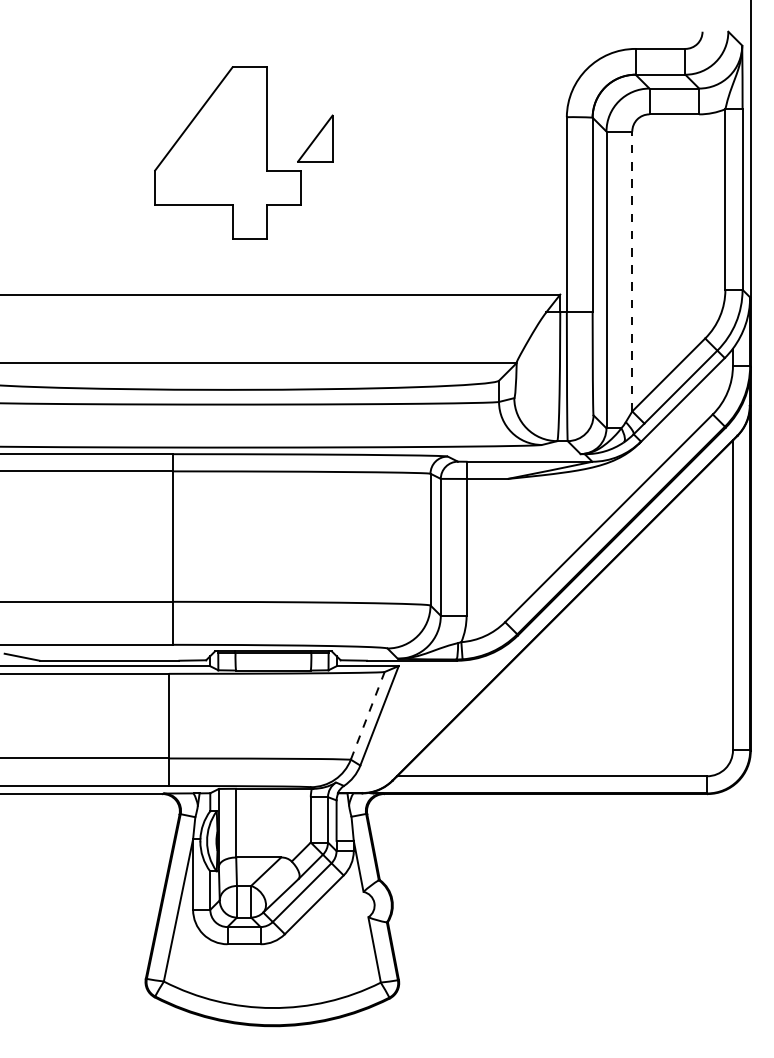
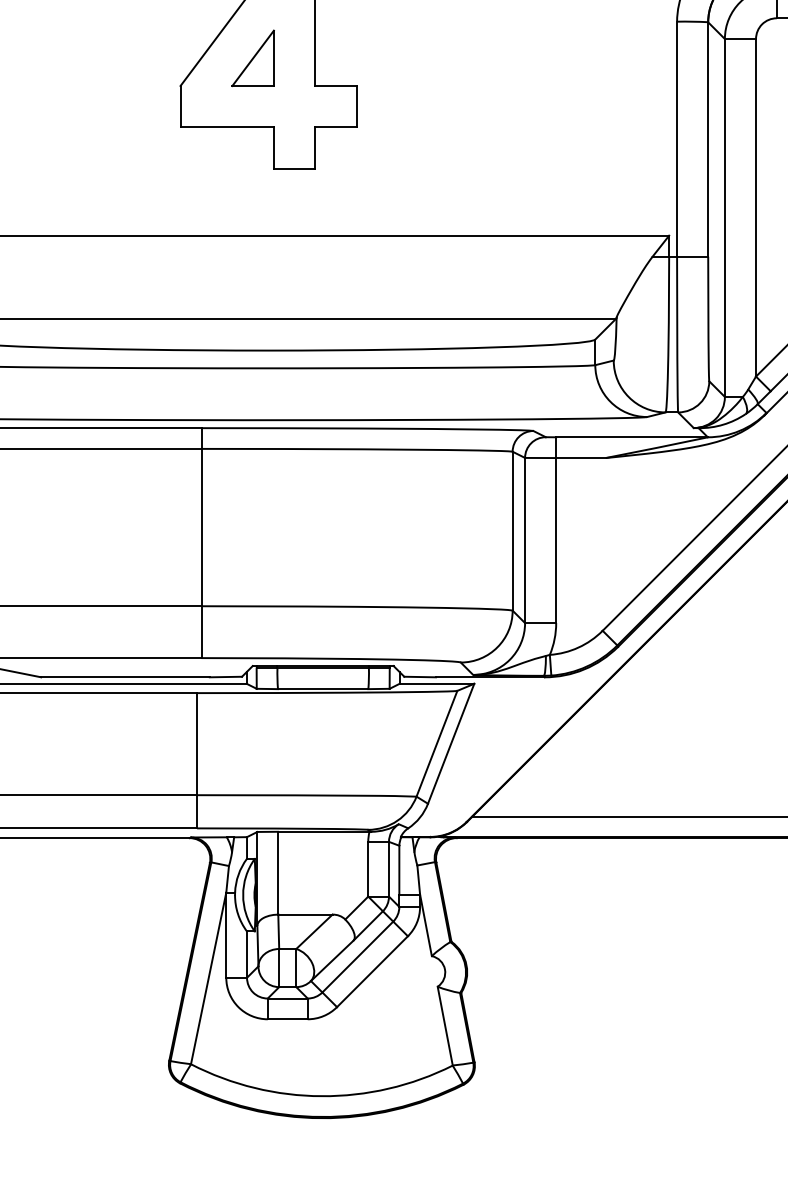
part: (315, 138) -> (253, 58), moved
line: (632, 271) -> (756, 207), dashed -> solid
line: (367, 715) -> (436, 743), dashed -> solid

